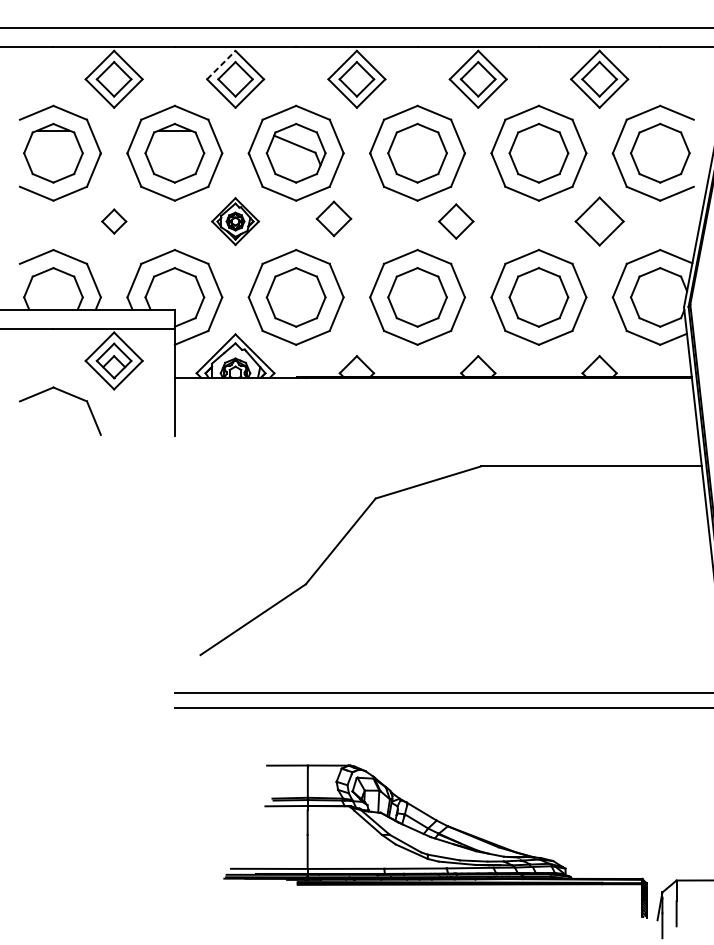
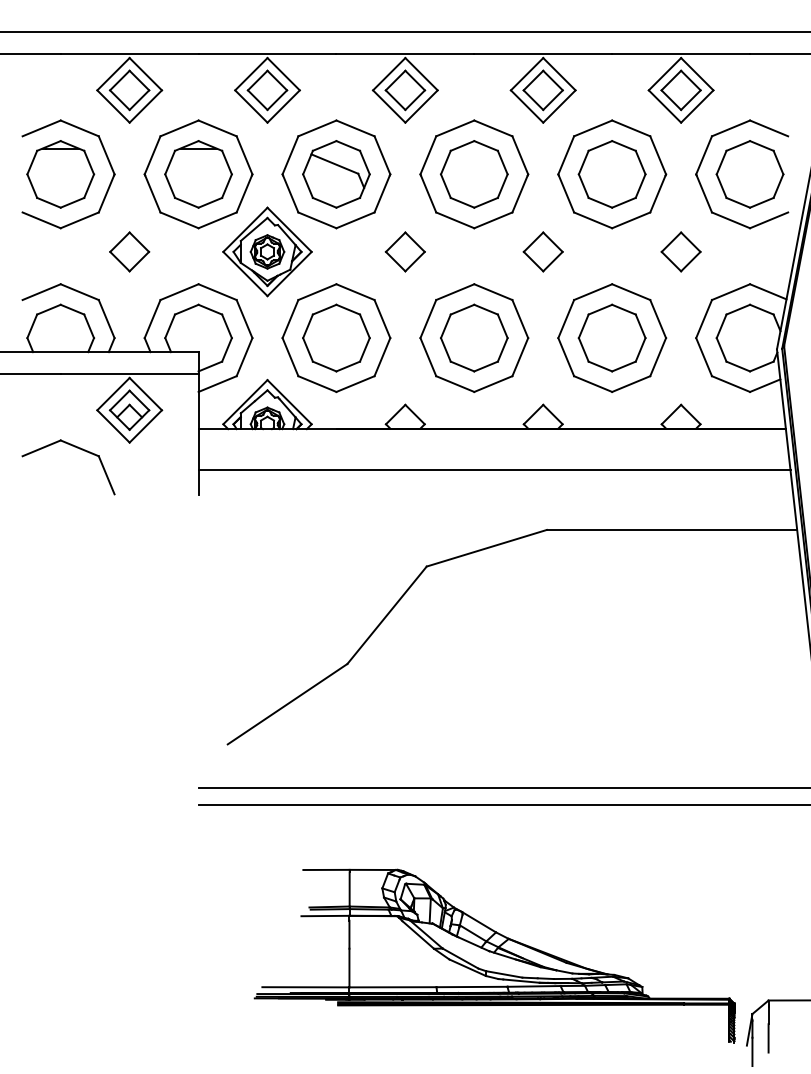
line: (221, 65) -> (251, 74), dashed -> solid
part: (333, 218) -> (404, 251), moved
part: (114, 221) -> (129, 251), size x1.43
part: (235, 221) -> (267, 251), size x1.67
part: (455, 221) -> (542, 251), moved
part: (599, 221) -> (680, 251), size x0.71
line: (435, 413) -> (494, 470), added

